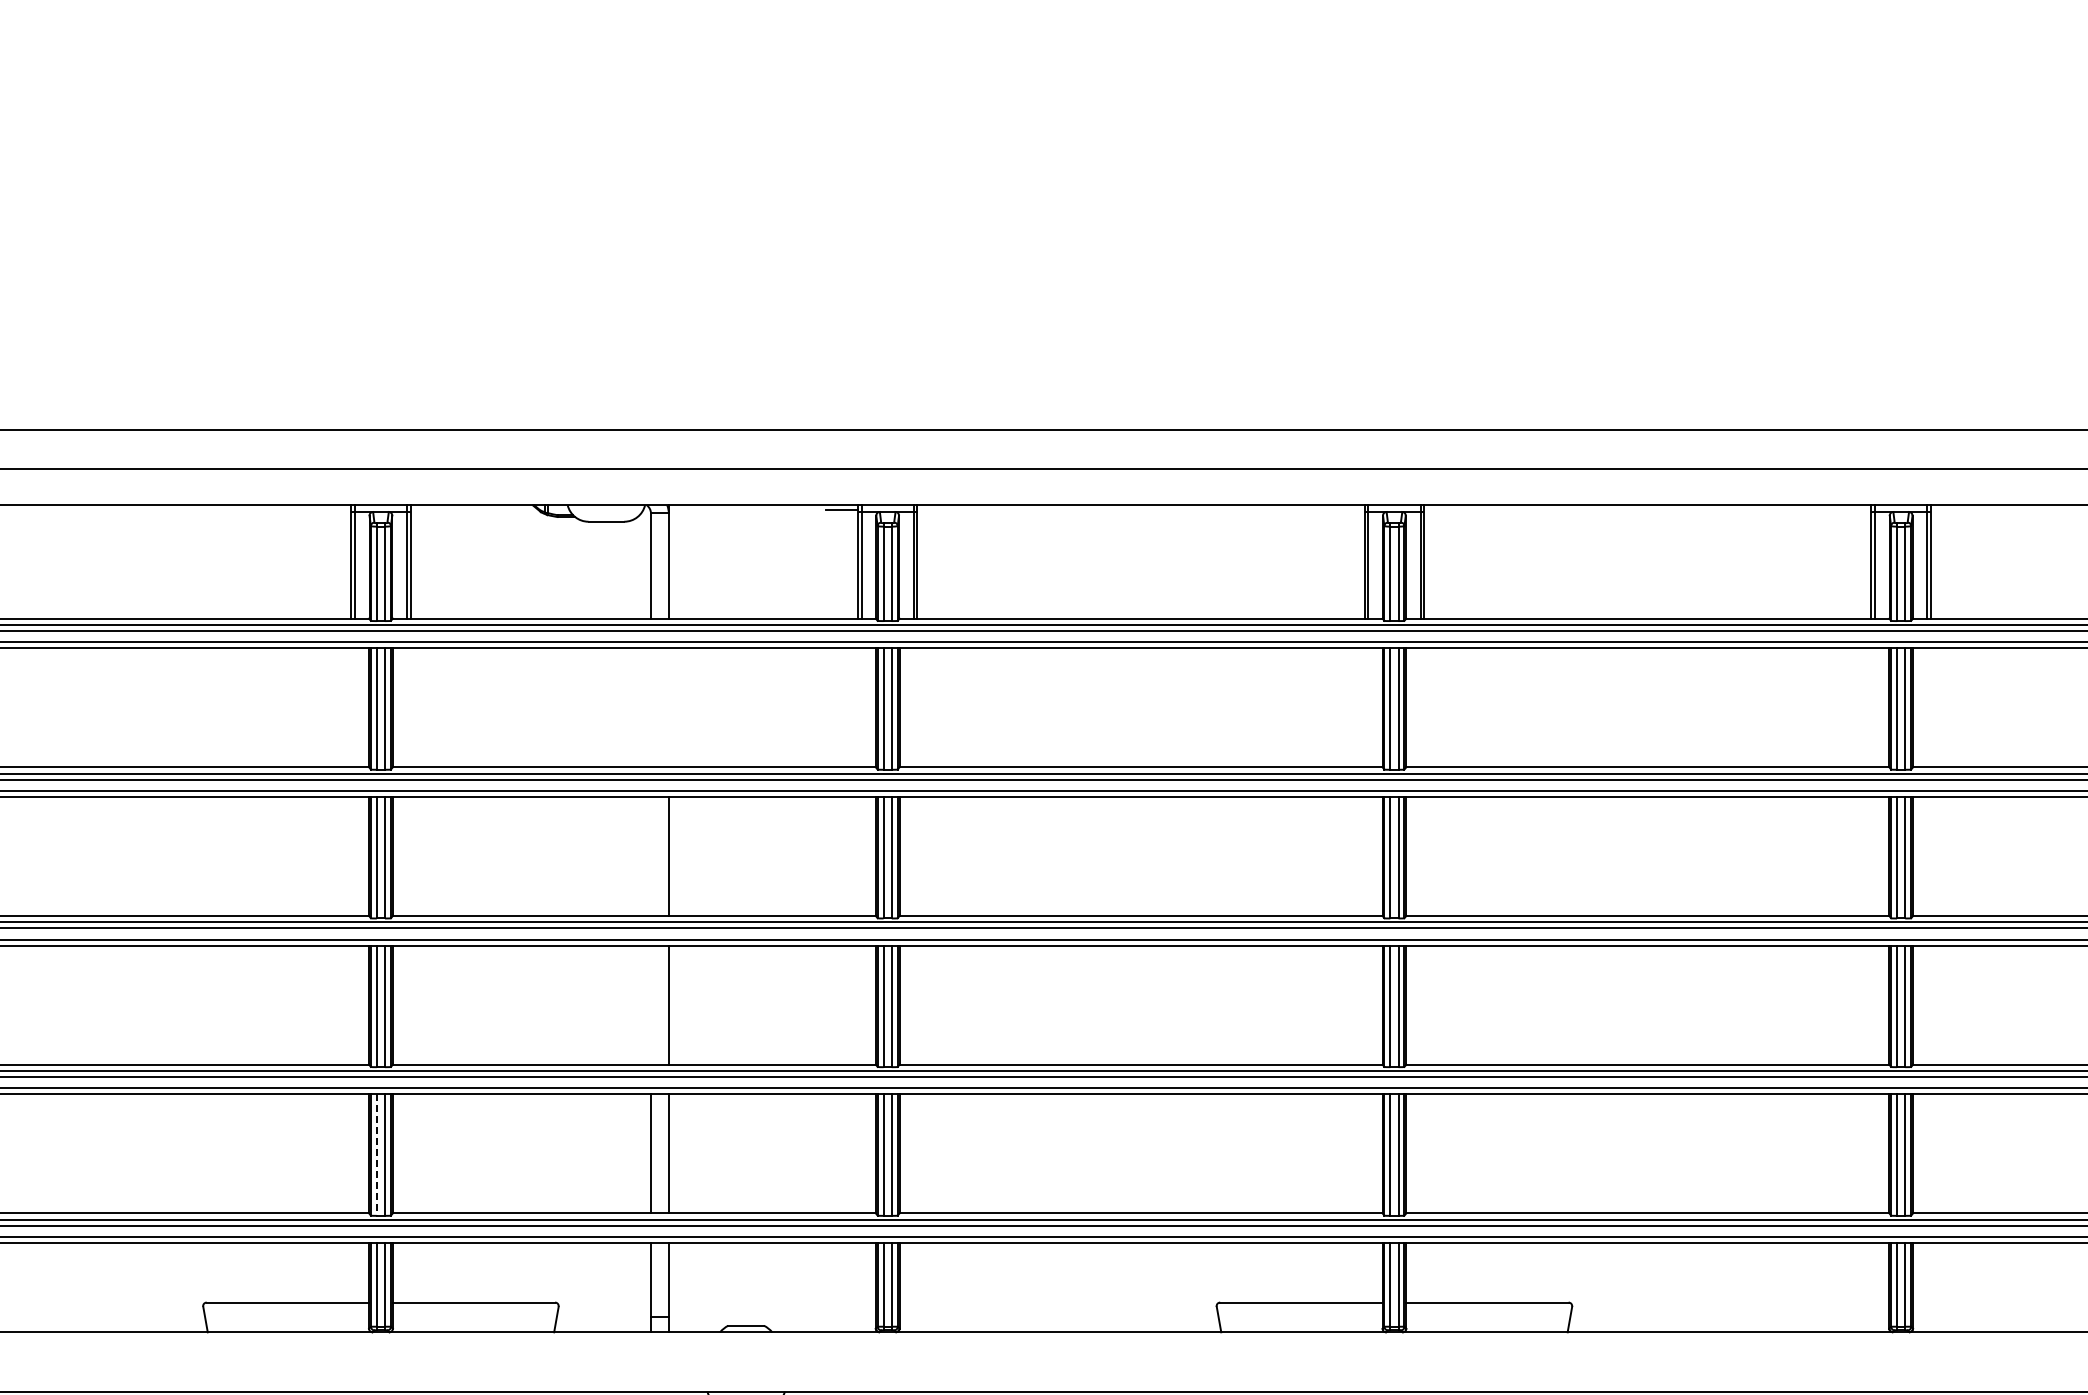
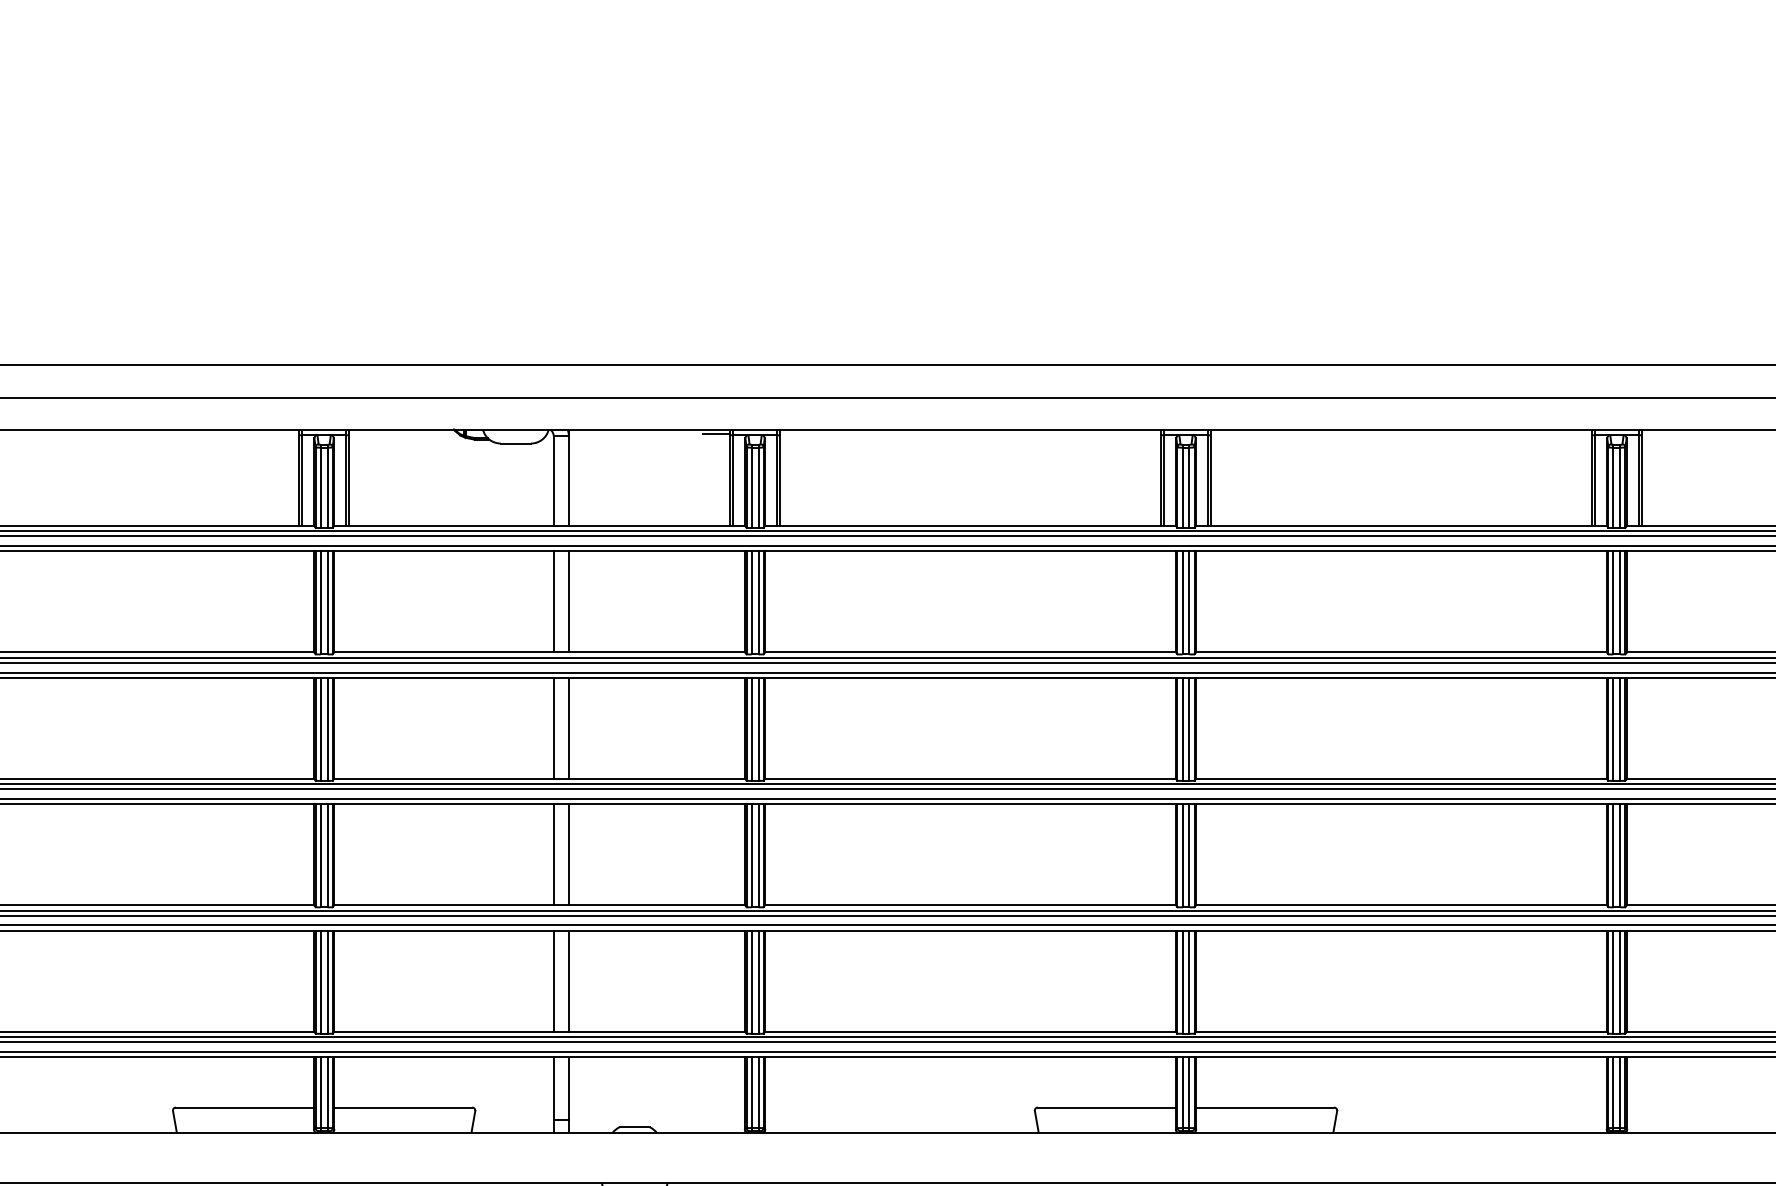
line: (651, 707) -> (554, 601), added
line: (668, 707) -> (568, 601), added
line: (651, 856) -> (554, 728), added
line: (651, 1004) -> (554, 854), added
line: (376, 1155) -> (320, 982), dashed -> solid

